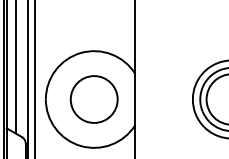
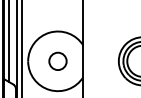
circle: (93, 99) -> (57, 61), size x0.6

